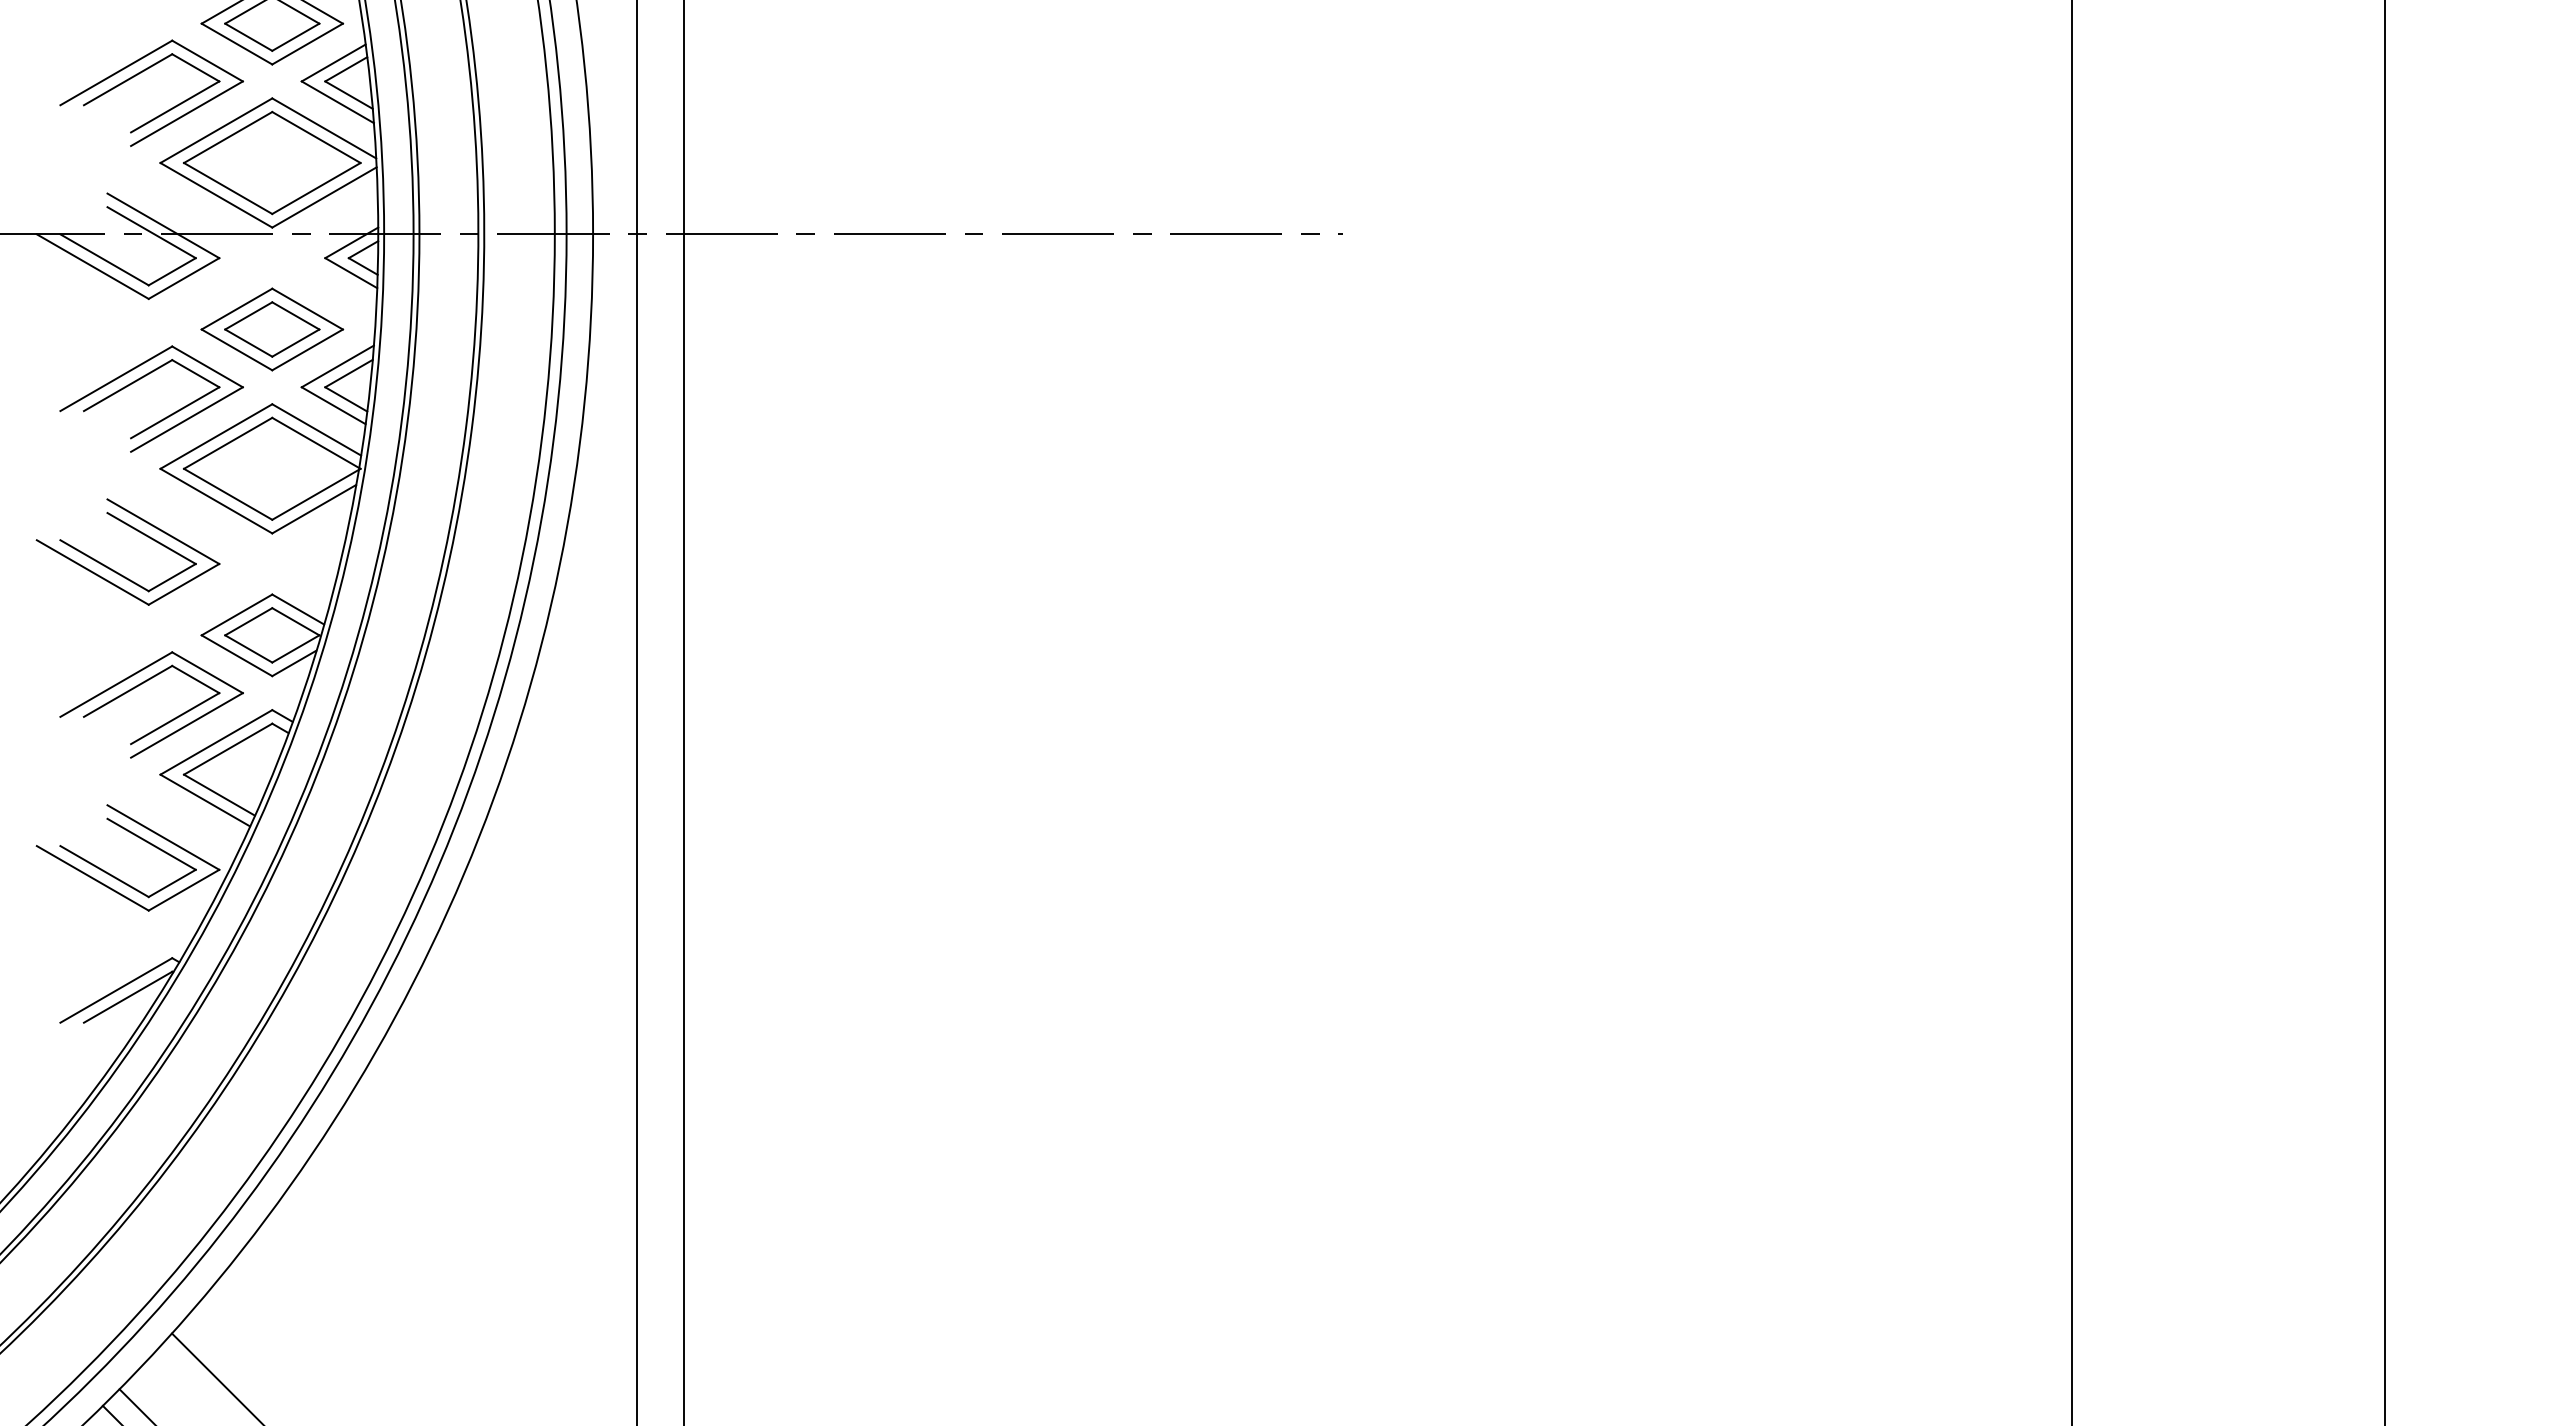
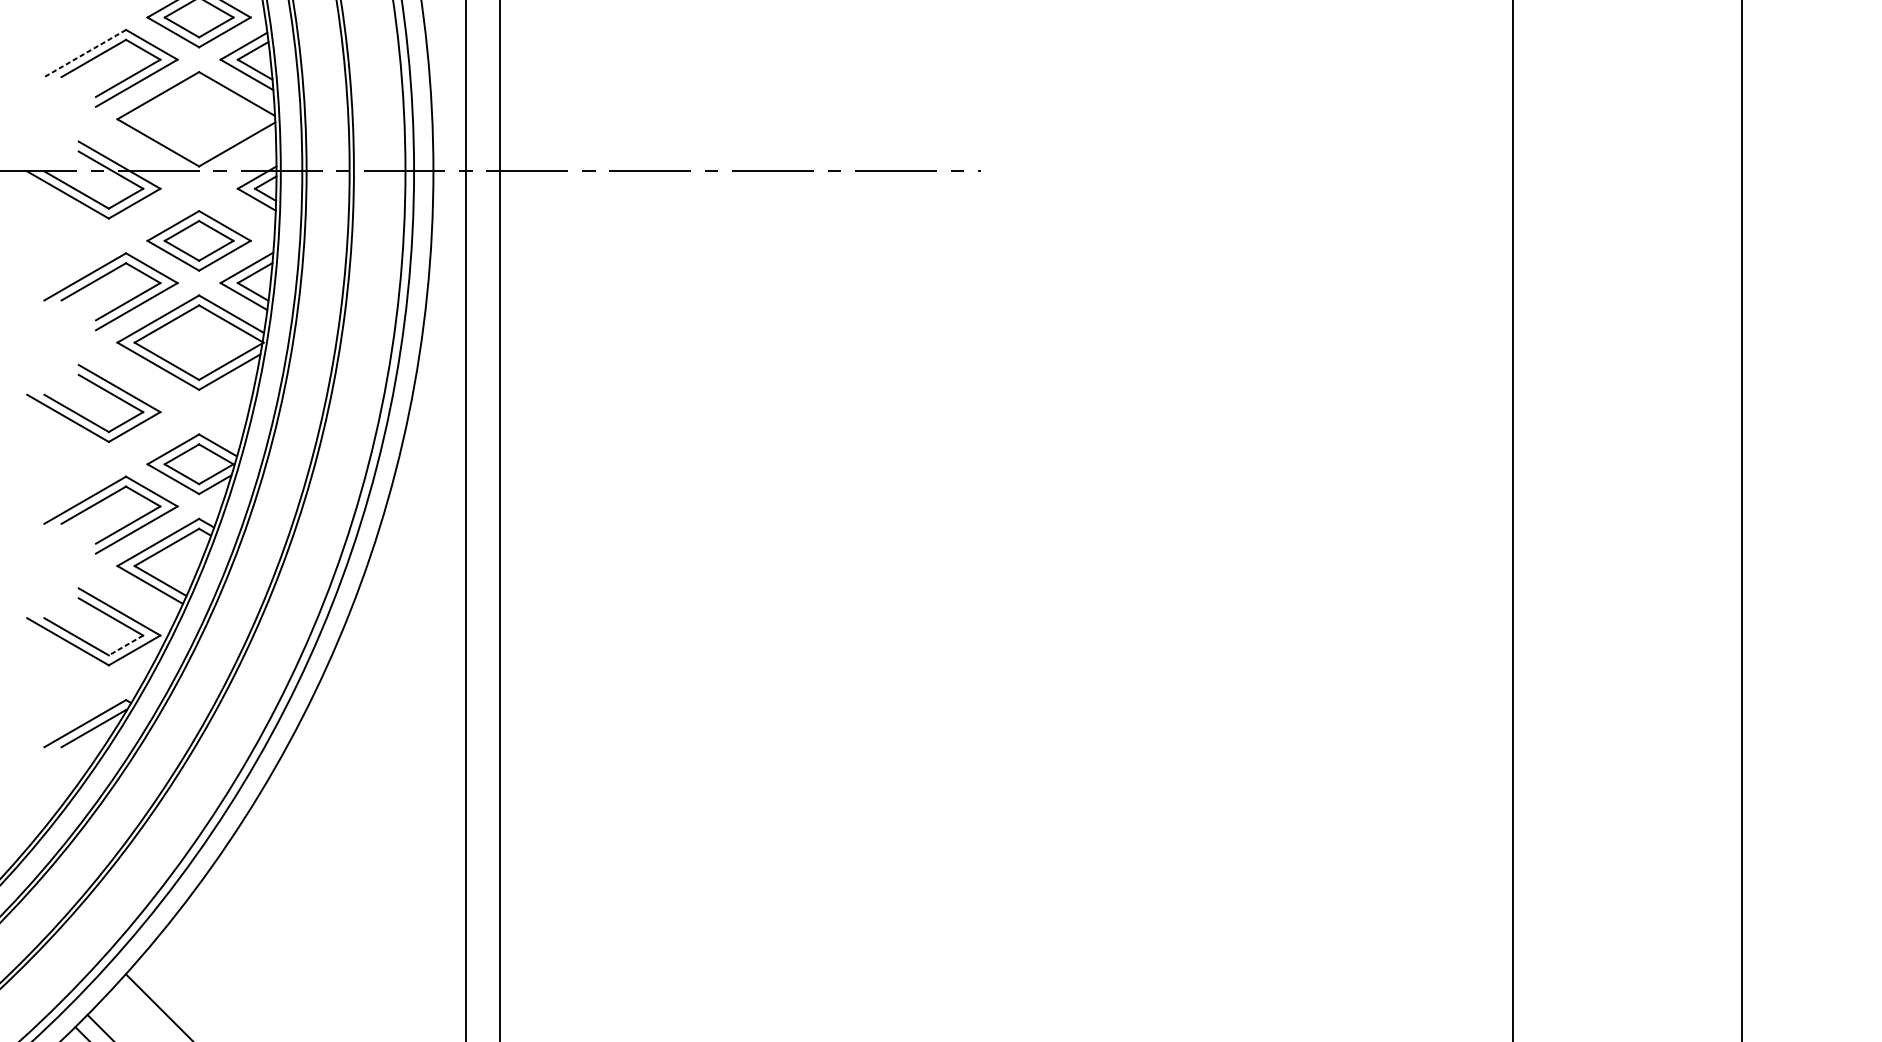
line: (116, 72) -> (85, 53), solid -> dashed
part: (272, 162) -> (199, 118), removed
line: (171, 883) -> (125, 645), solid -> dashed

